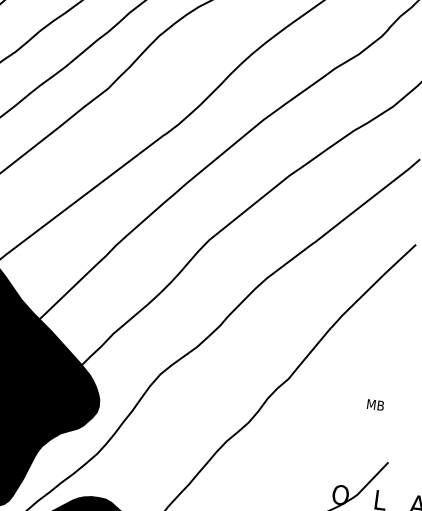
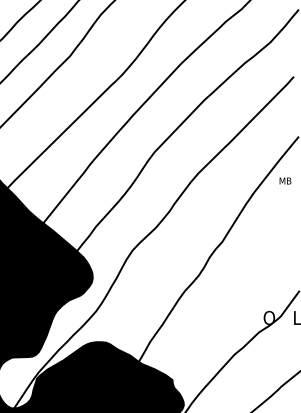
text: (375, 404) -> (285, 180), moved

